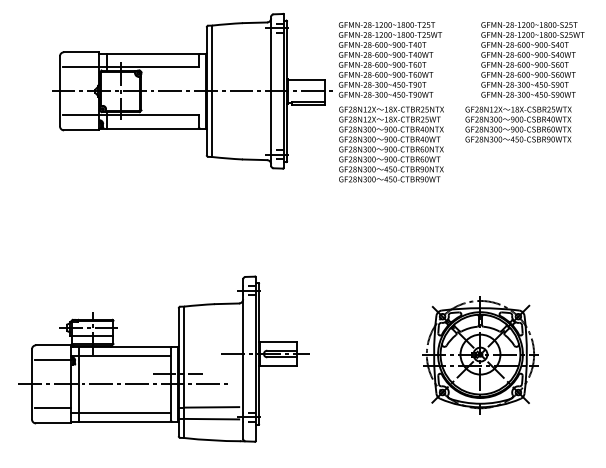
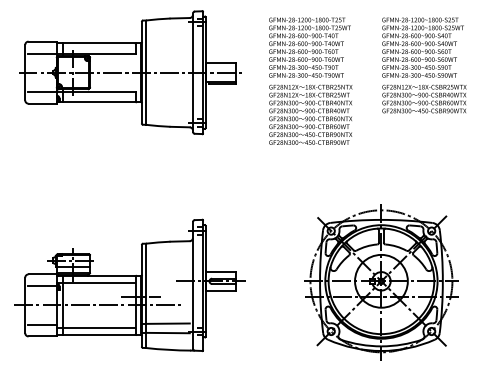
part: (192, 90) -> (130, 72), moved
text: (518, 124) -> (424, 99), moved
part: (480, 355) -> (381, 282), size x1.67

